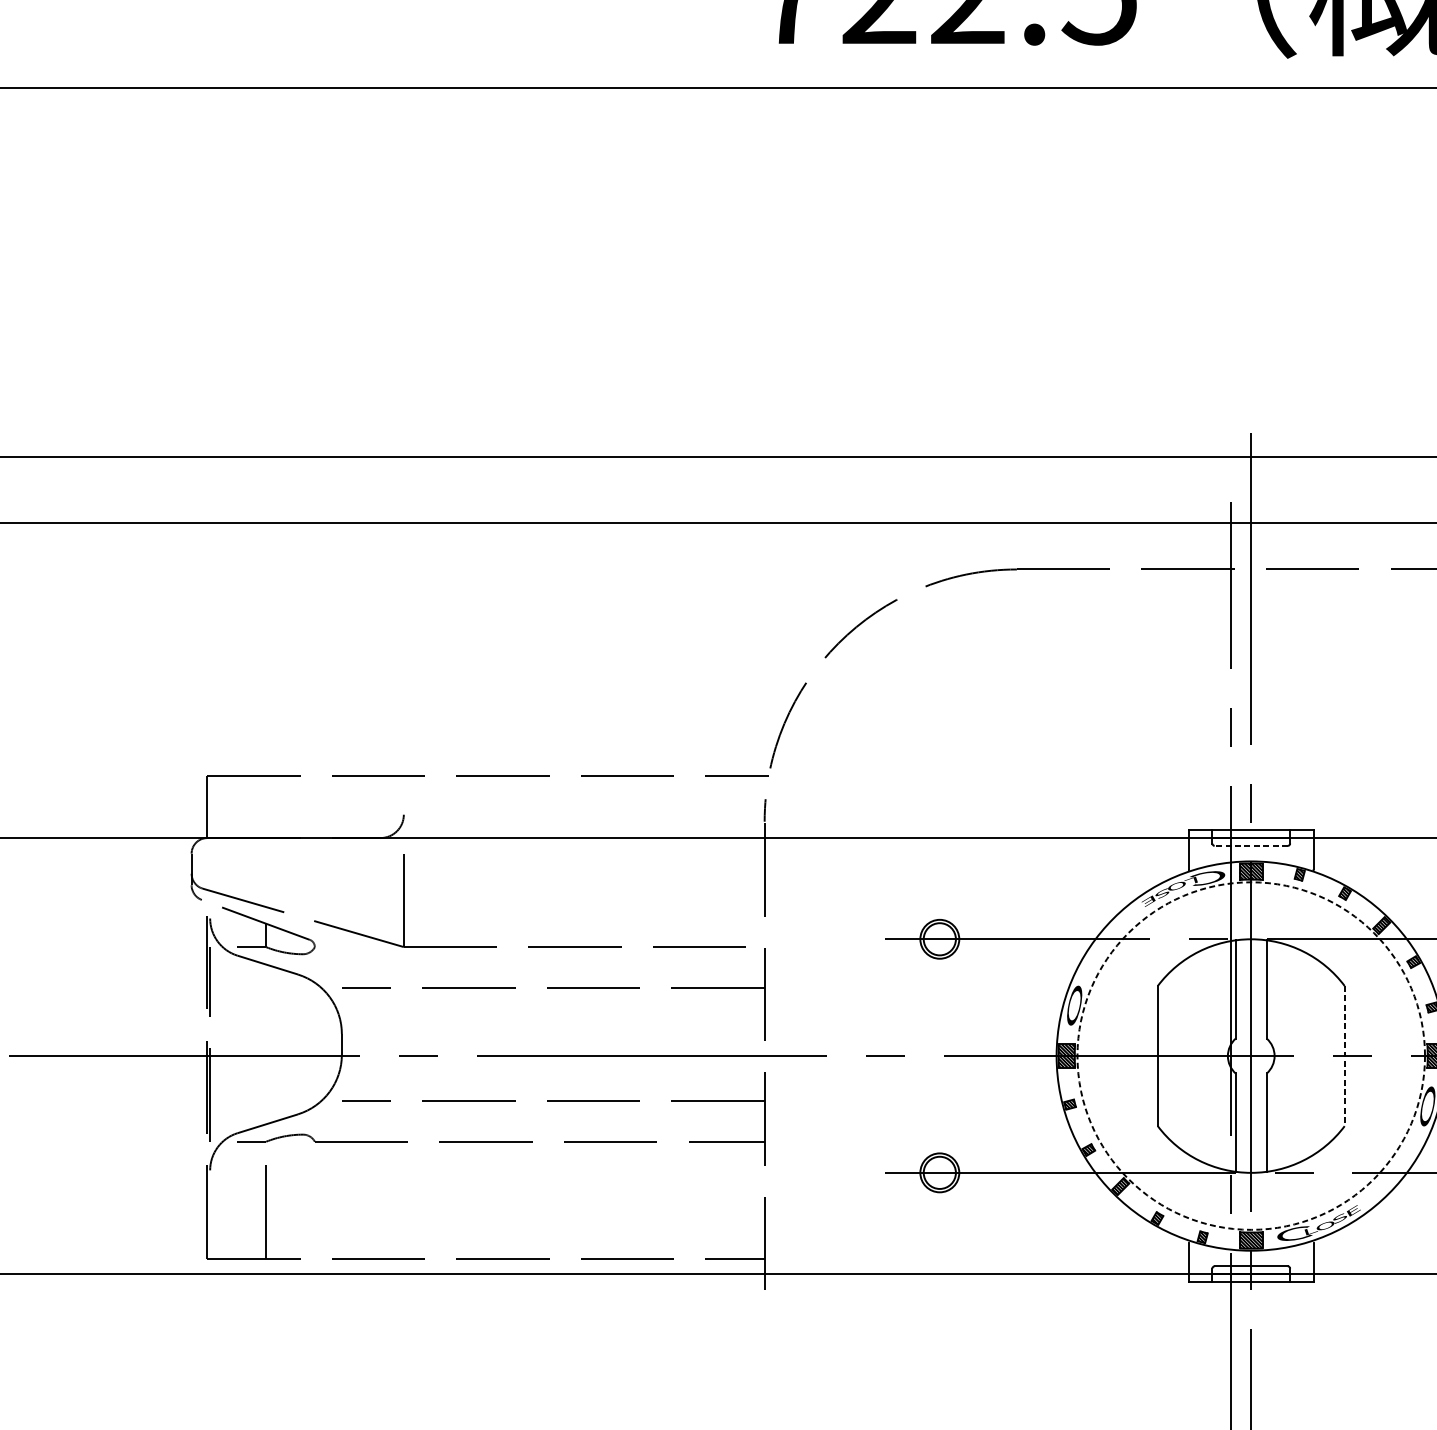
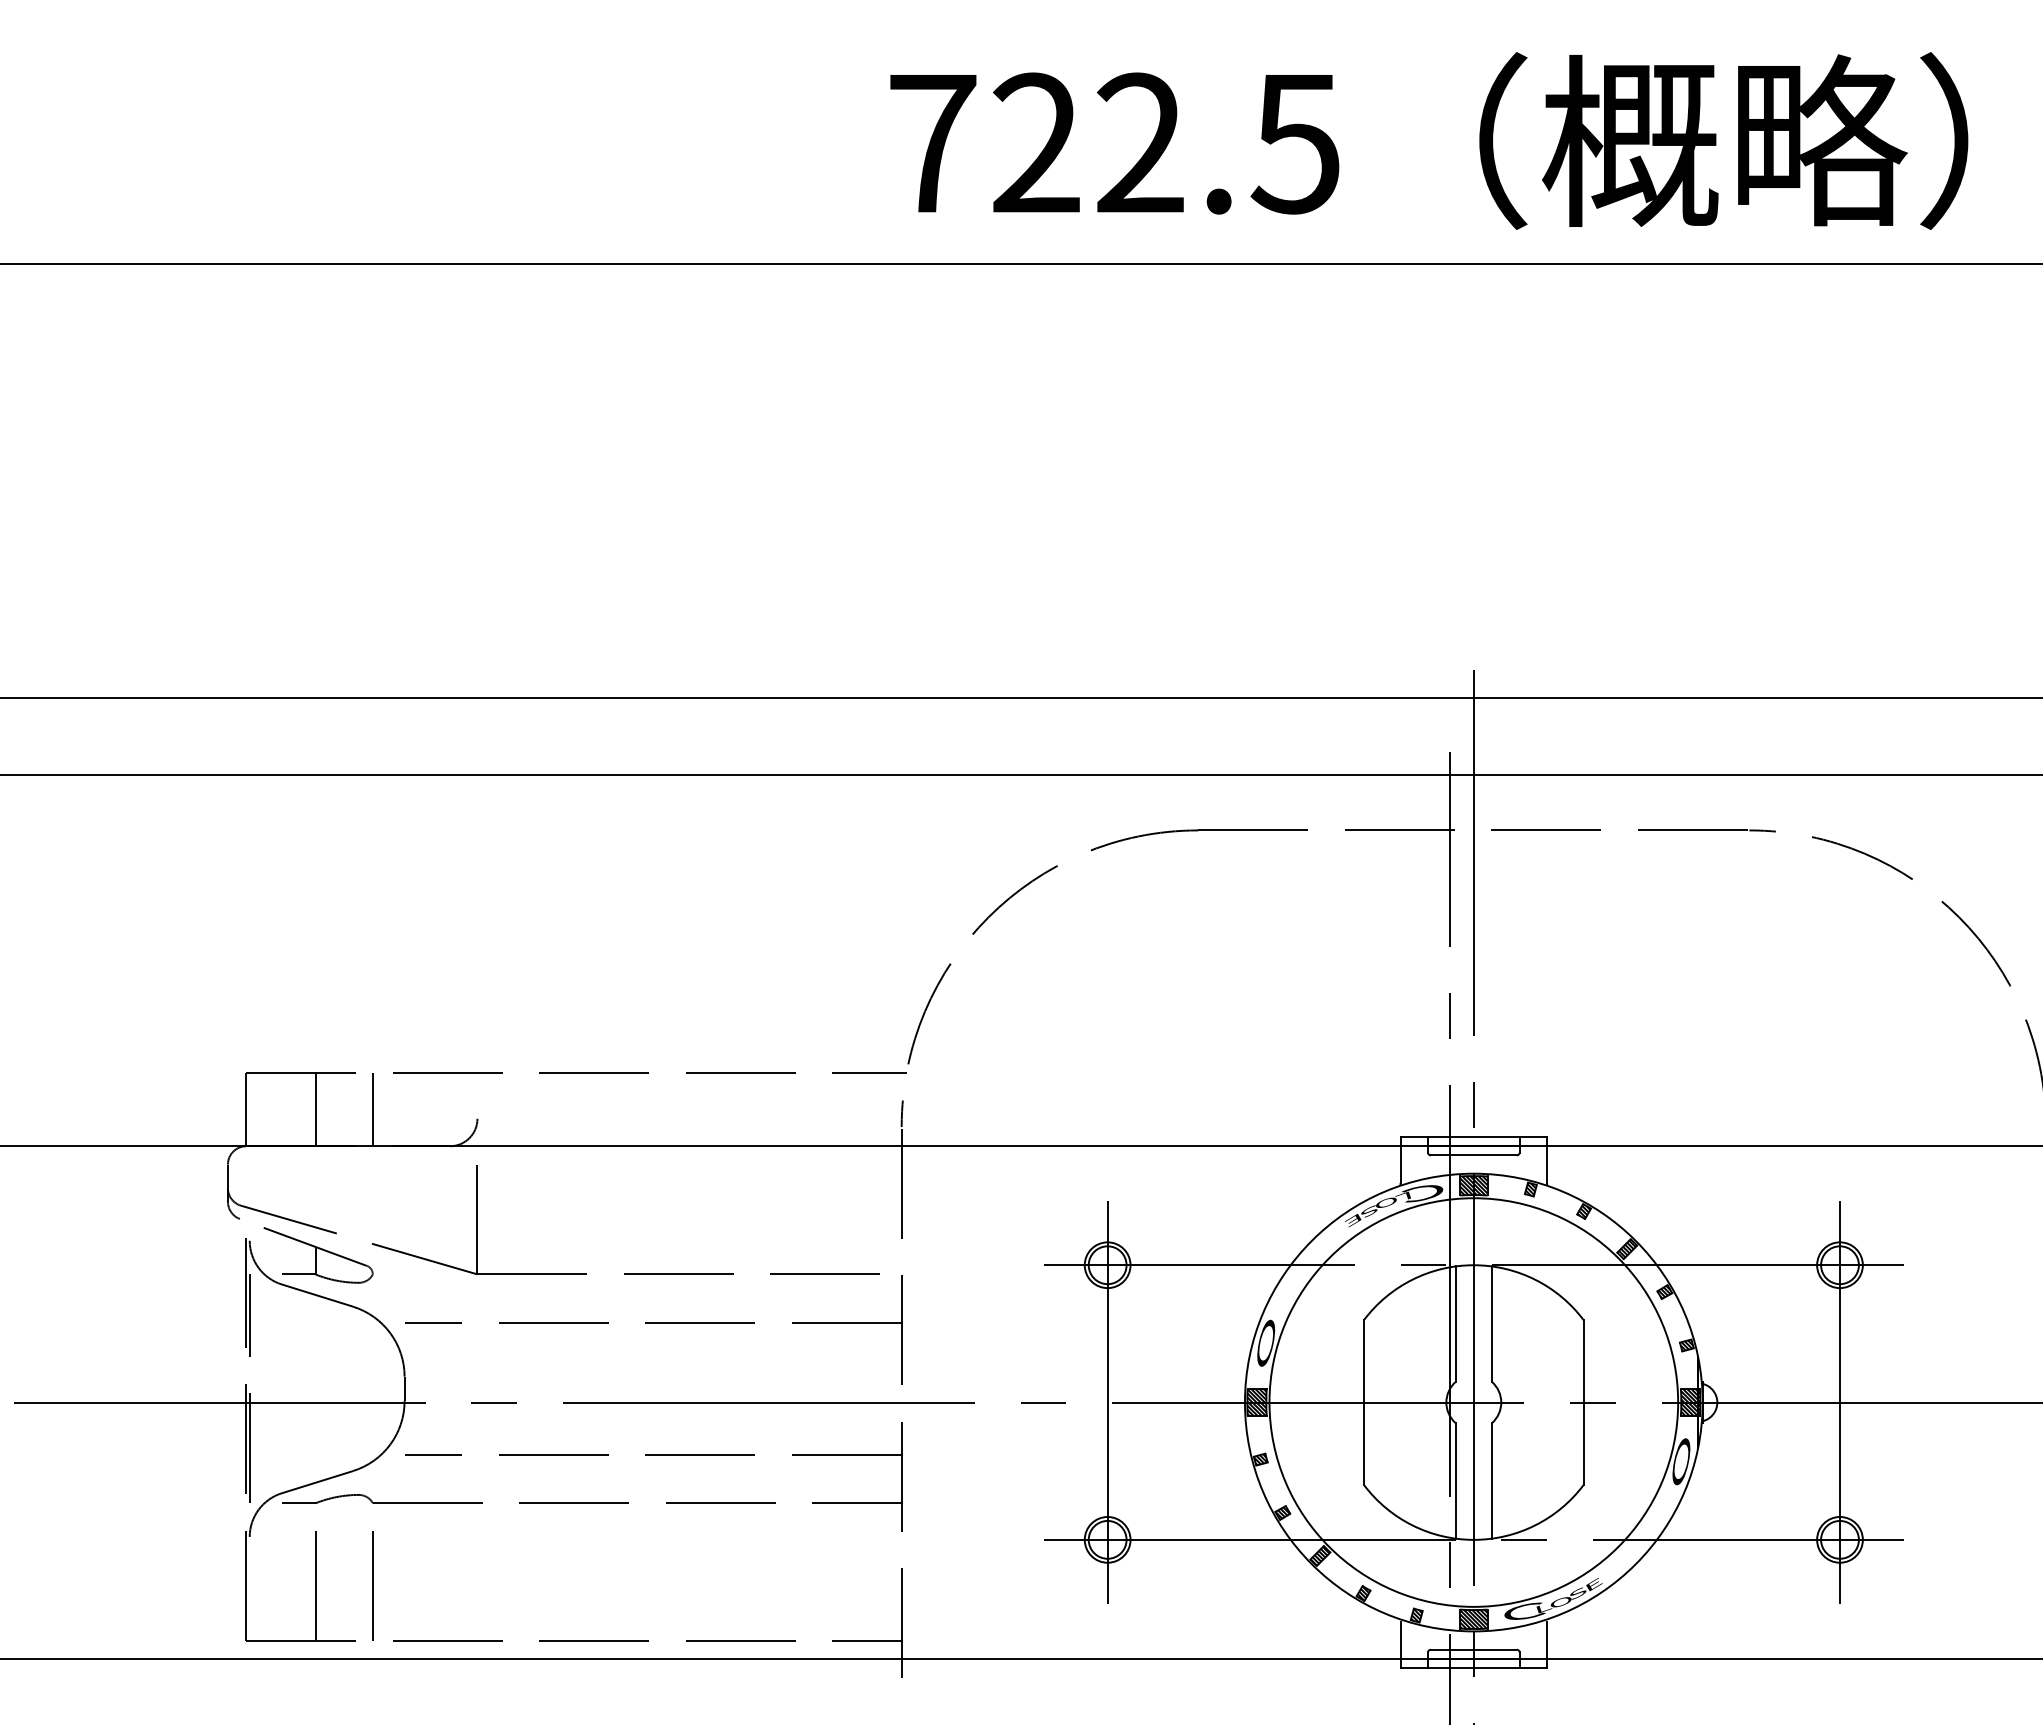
line: (266, 806) -> (315, 1109), added
line: (314, 806) -> (372, 1109), added
line: (1250, 845) -> (1473, 1155), dashed -> solid
line: (939, 1056) -> (1107, 1402), added
circle: (1250, 1056) -> (1473, 1402), dashed -> solid
line: (1344, 1056) -> (1583, 1403), dashed -> solid
line: (314, 1211) -> (372, 1585), added

